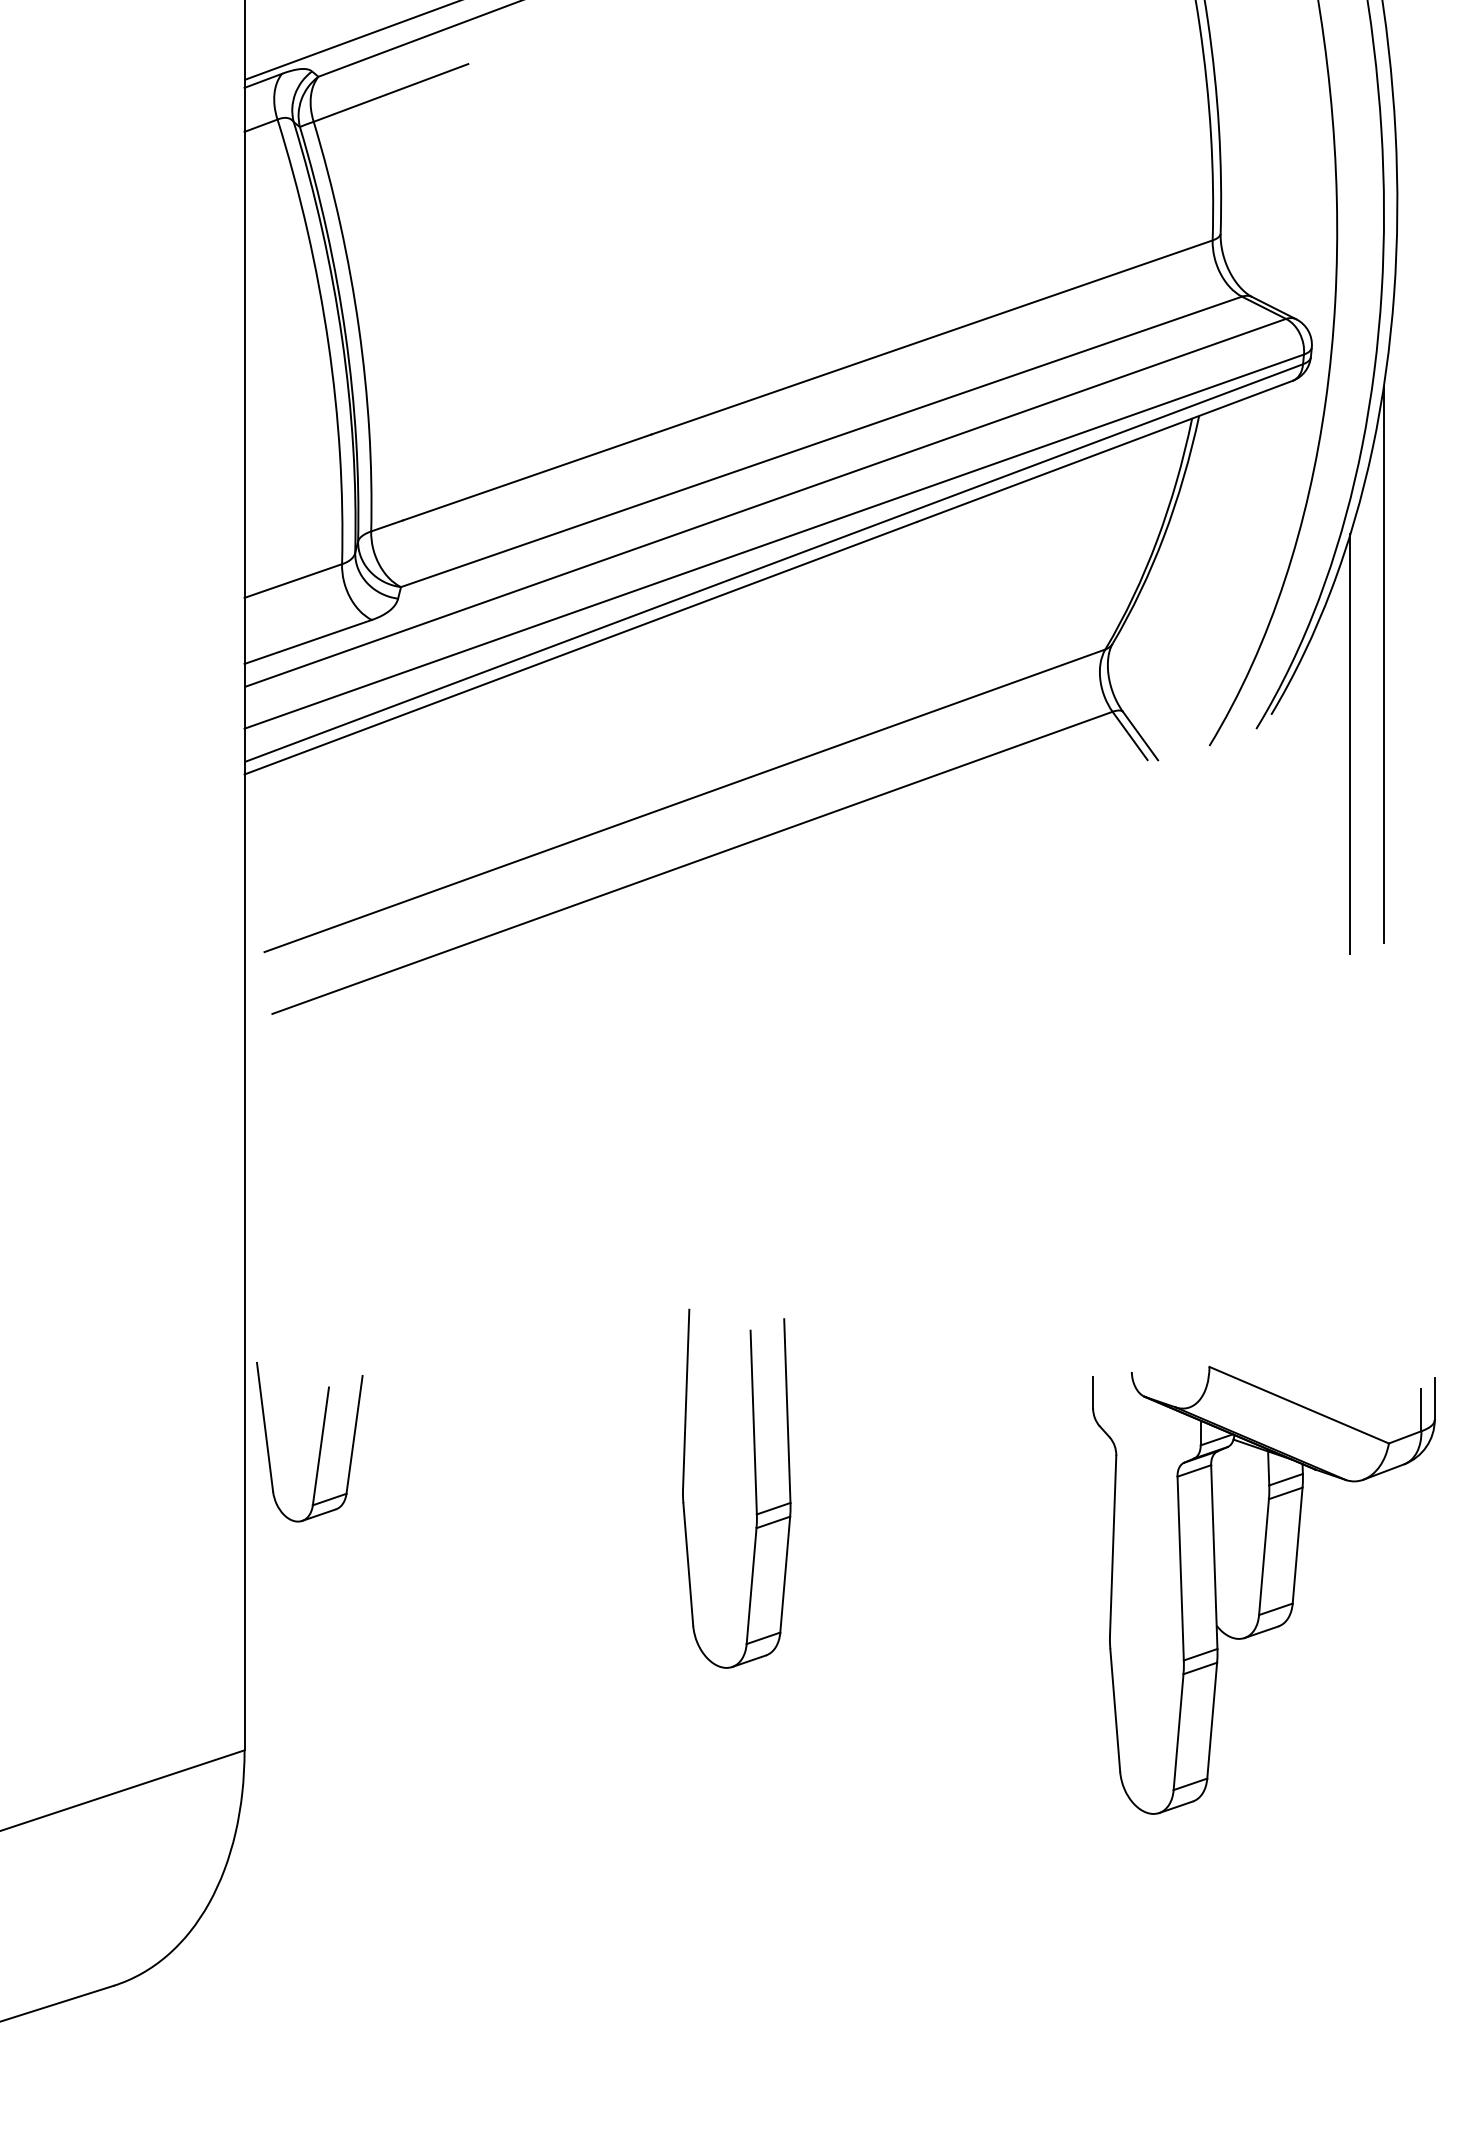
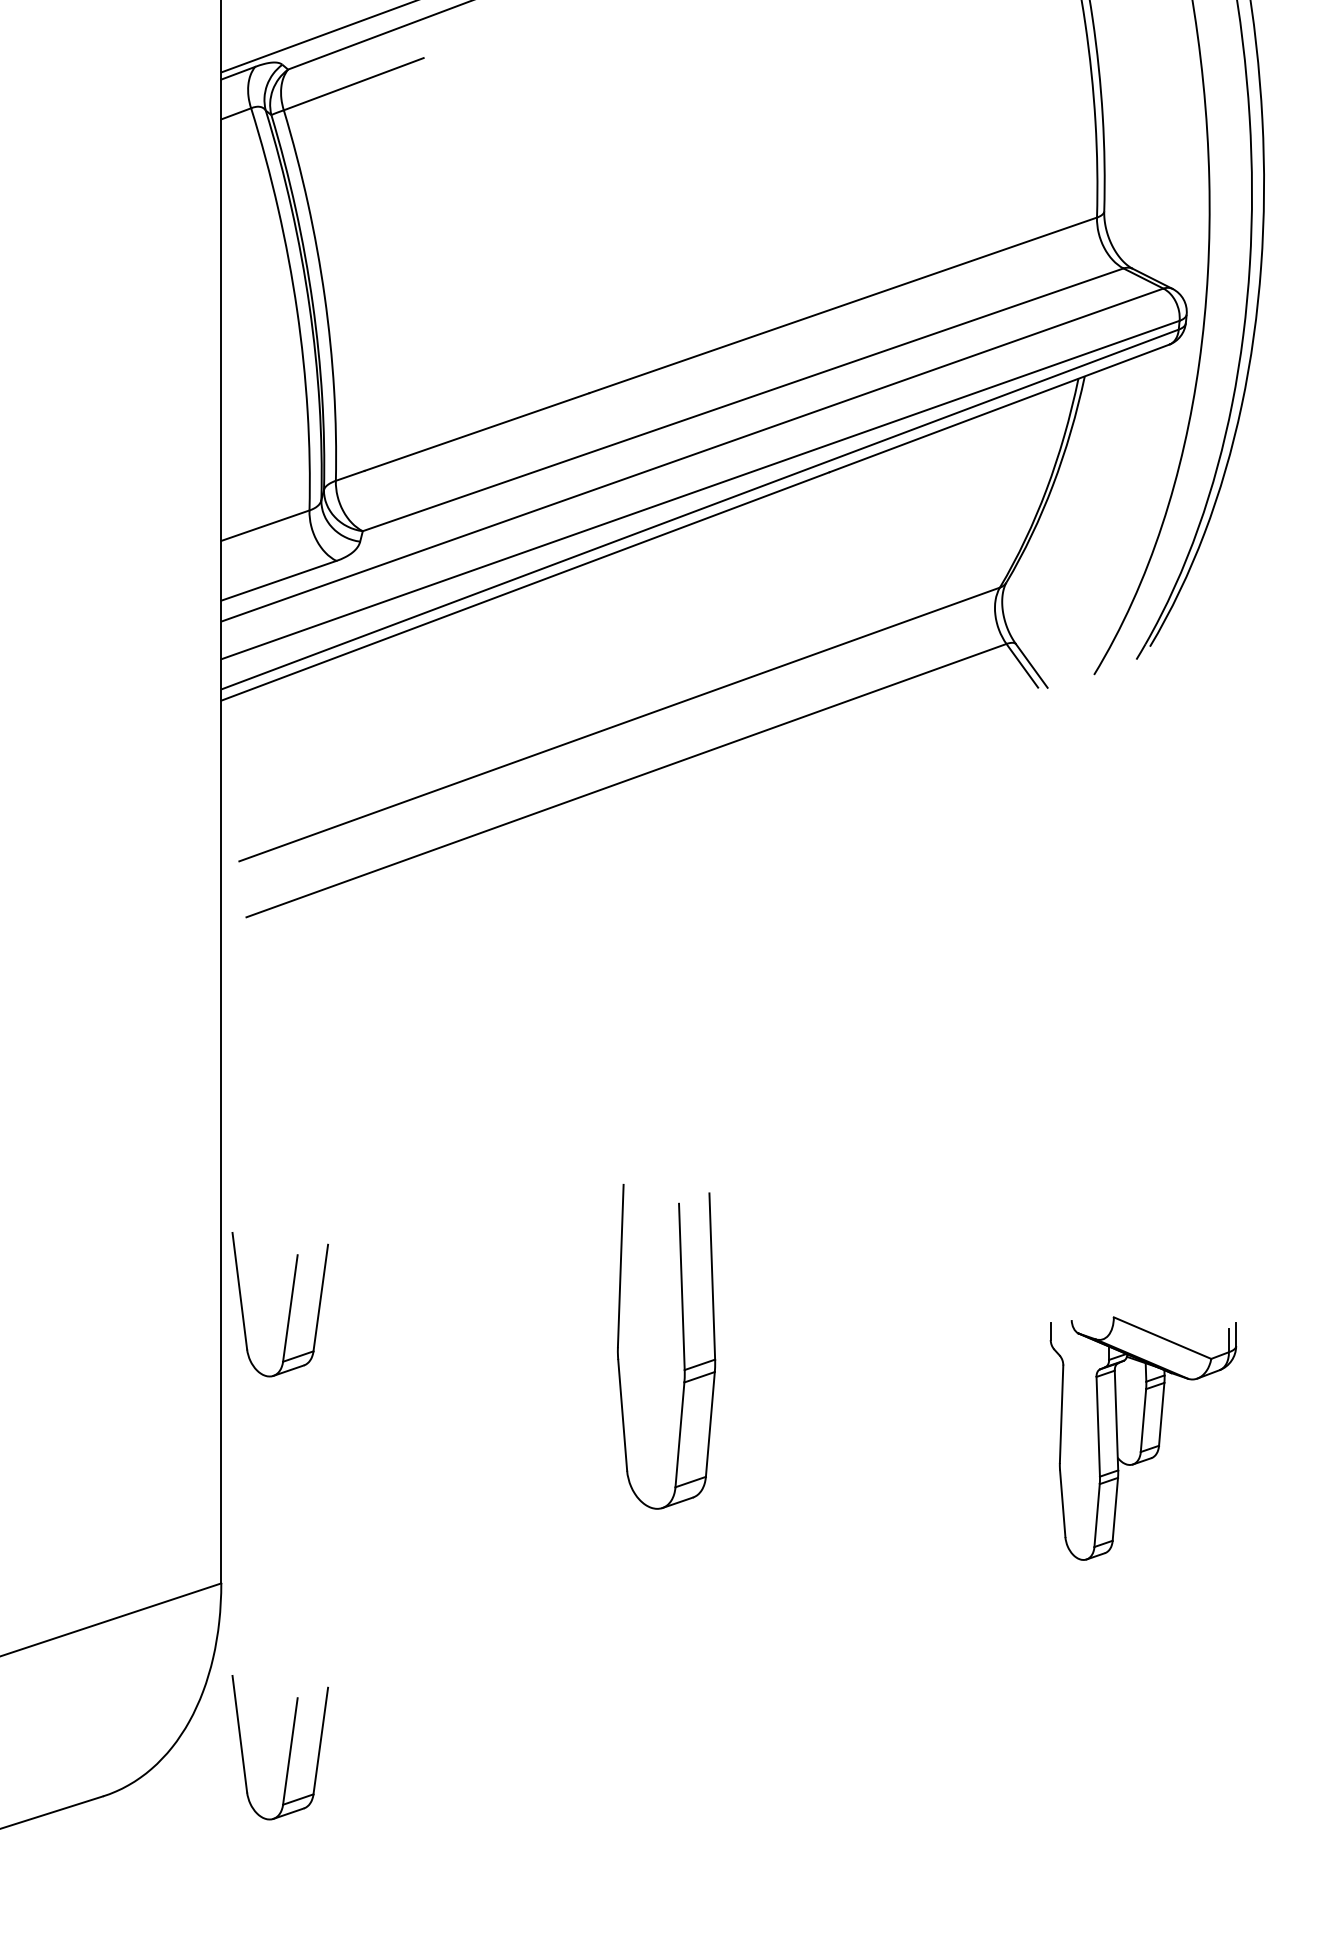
line: (1383, 664) -> (1251, 601), removed
line: (1350, 744) -> (1221, 673), removed
part: (1264, 1590) -> (1143, 1438), size x0.6
part: (319, 1932) -> (289, 1748), added

